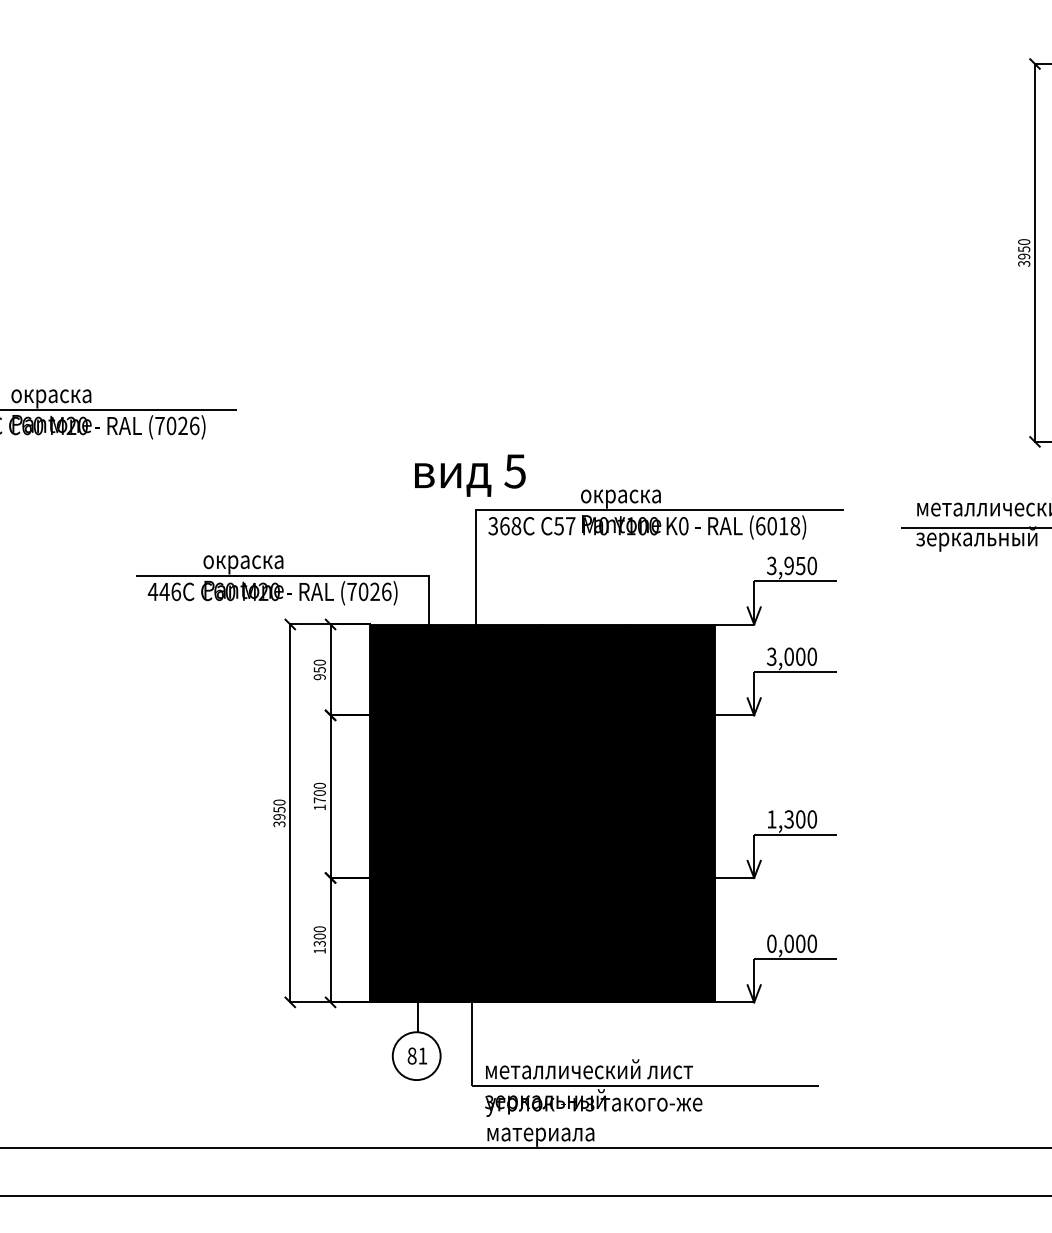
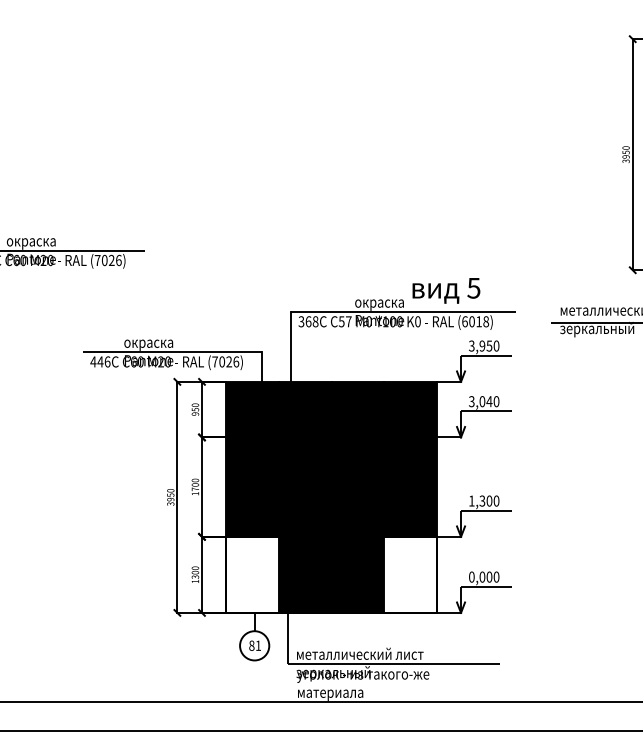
text: (470, 475) -> (446, 290), moved
text: (800, 656) -> (489, 401), 3,000 -> 3,040
fill: (413, 939) -> (252, 574), removed
fill: (671, 939) -> (410, 574), removed

